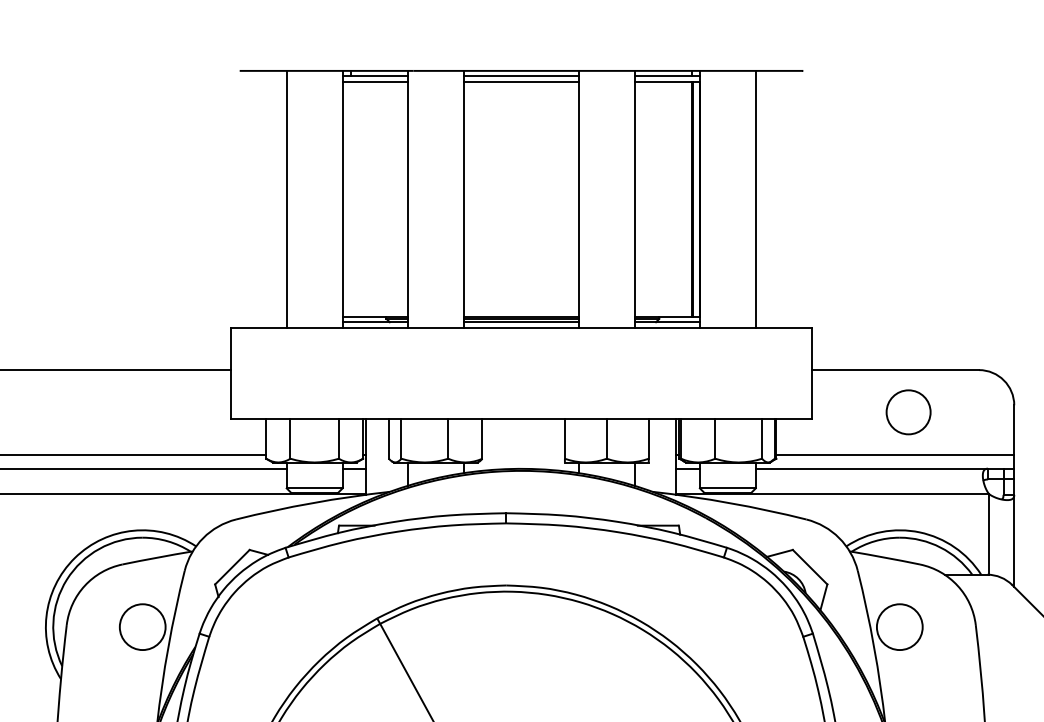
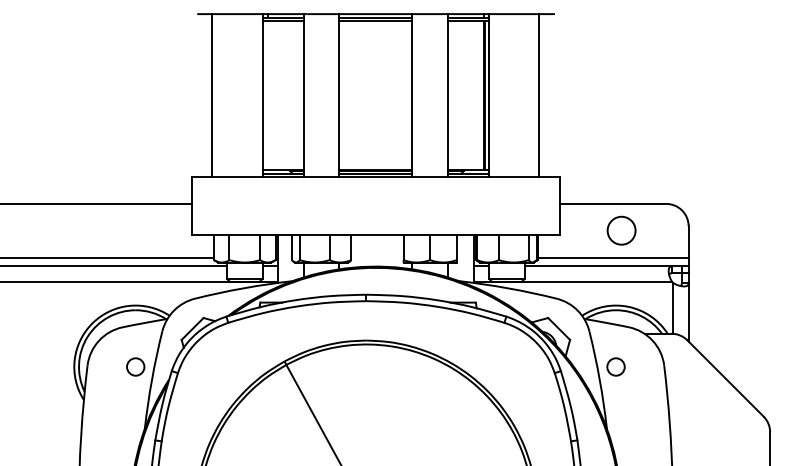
line: (287, 199) -> (212, 95), moved
line: (755, 199) -> (538, 95), moved
circle: (142, 626) -> (135, 366), size x0.6
circle: (898, 626) -> (615, 366), size x0.6

